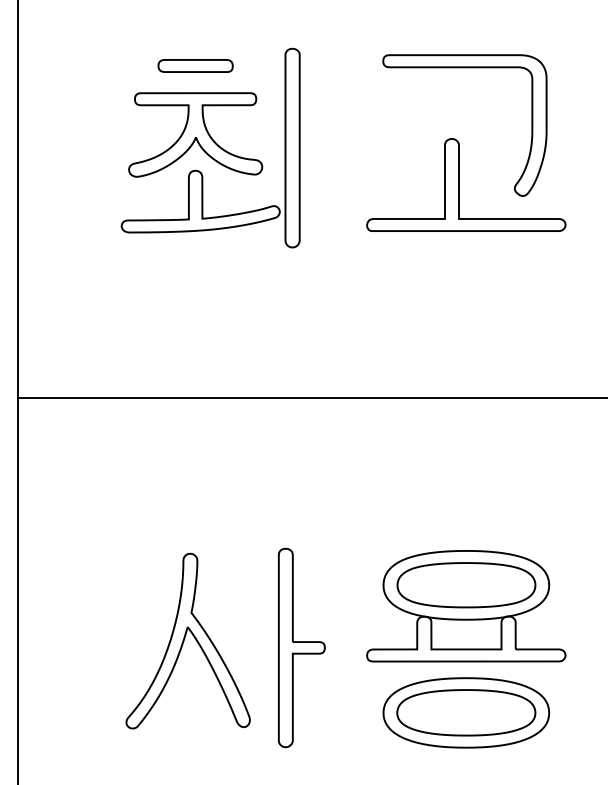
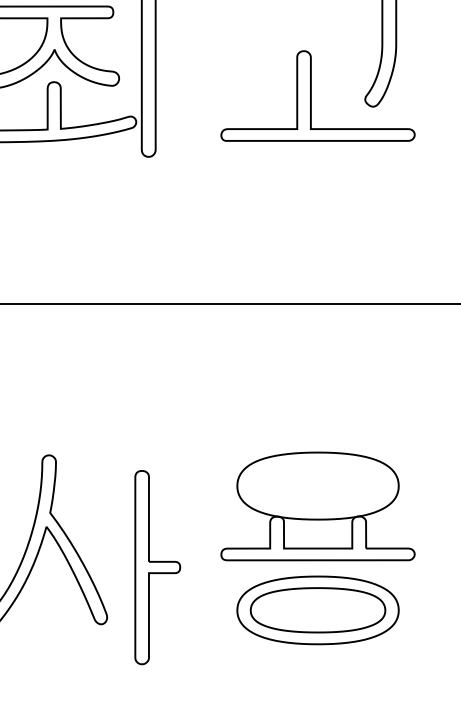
part: (466, 585) -> (318, 486), removed
part: (301, 647) -> (157, 567), moved

